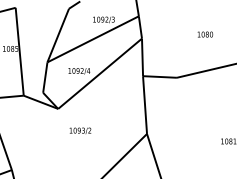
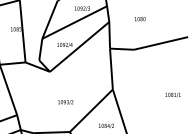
text: (204, 35) -> (139, 19), moved
text: (80, 131) -> (65, 102), moved

